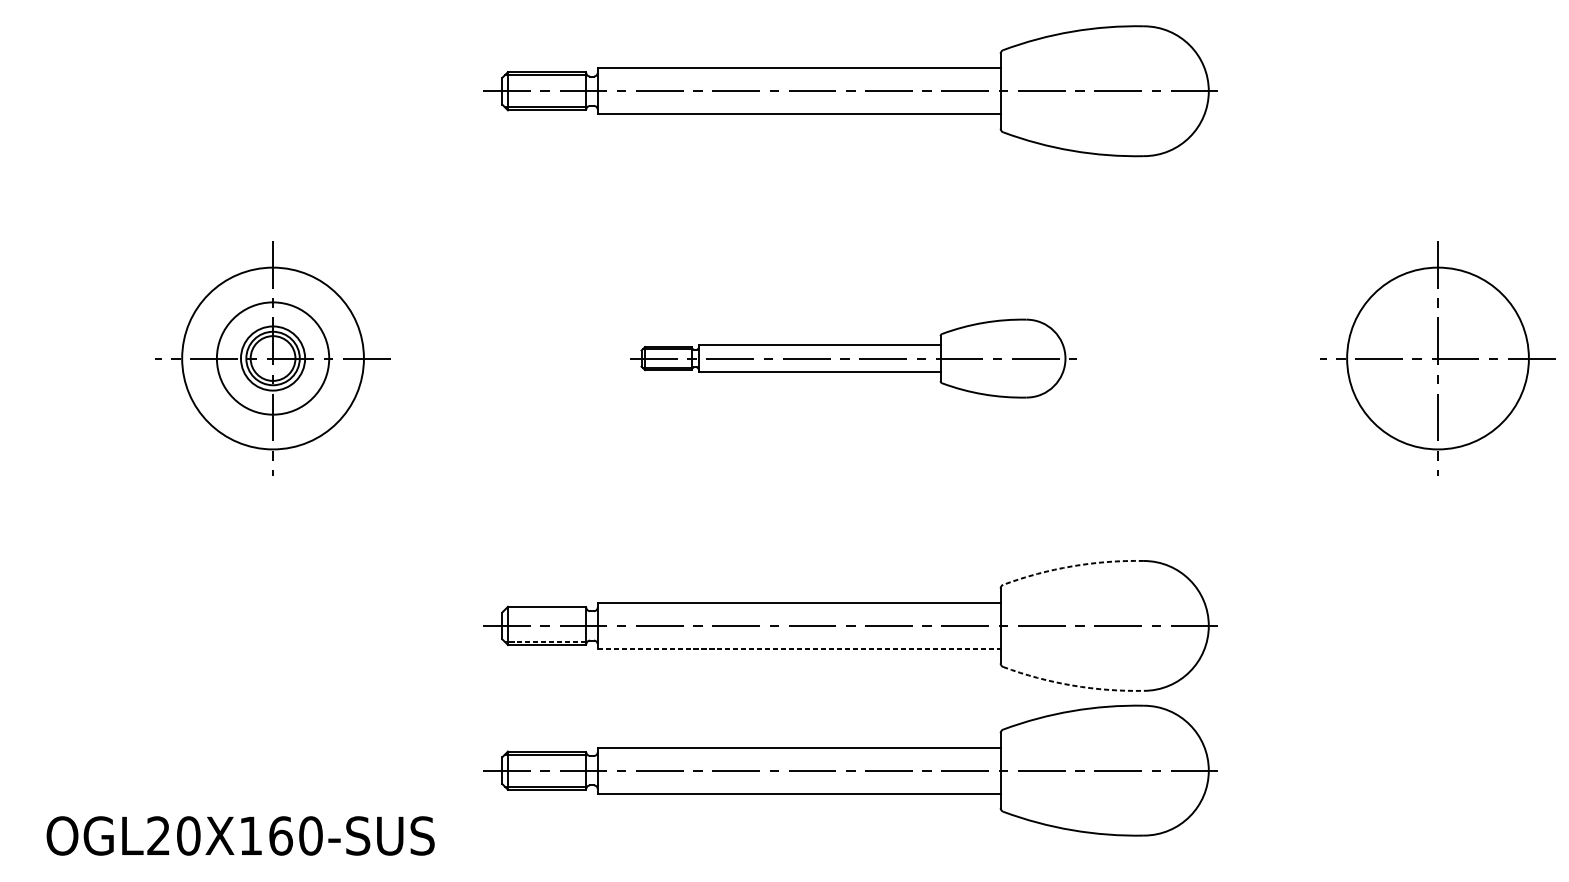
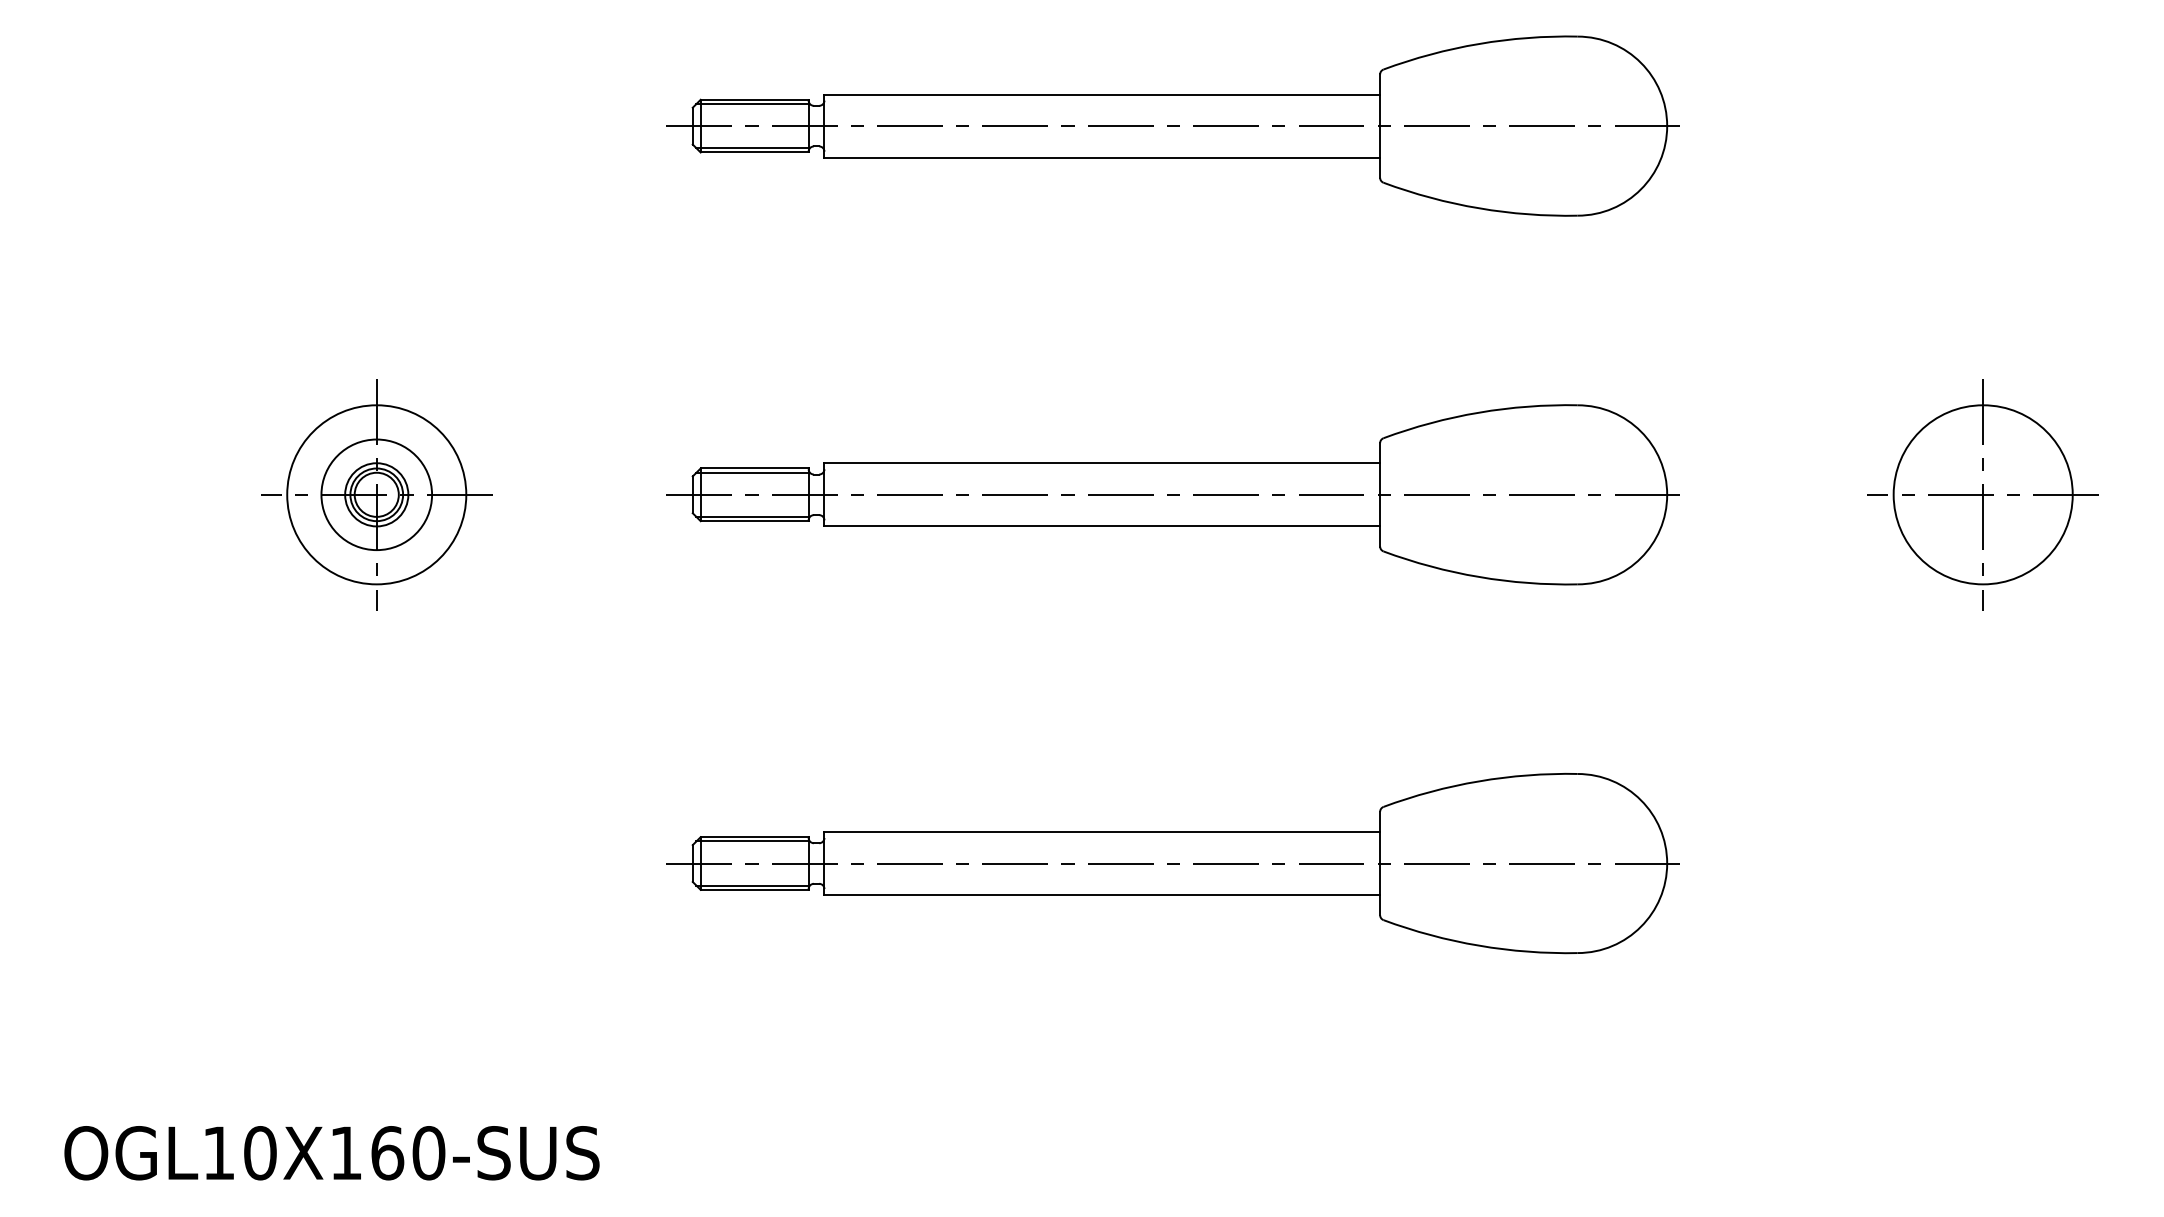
part: (272, 358) -> (376, 494), size x0.71
part: (850, 358) -> (1172, 494), size x1.67
part: (1437, 358) -> (1982, 494), size x0.71
arc: (1072, 566) -> (1479, 781), dashed -> solid
line: (545, 609) -> (752, 841), added
line: (545, 641) -> (752, 885), dashed -> solid
line: (799, 649) -> (1102, 895), dashed -> solid
arc: (1072, 685) -> (1479, 945), dashed -> solid
part: (850, 770) -> (1172, 1062), removed
text: (158, 835) -> (218, 1152), OGL20X160-SUS -> OGL10X160-SUS

